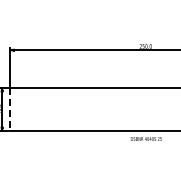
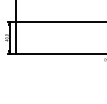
line: (10, 110) -> (15, 38), dashed -> solid

